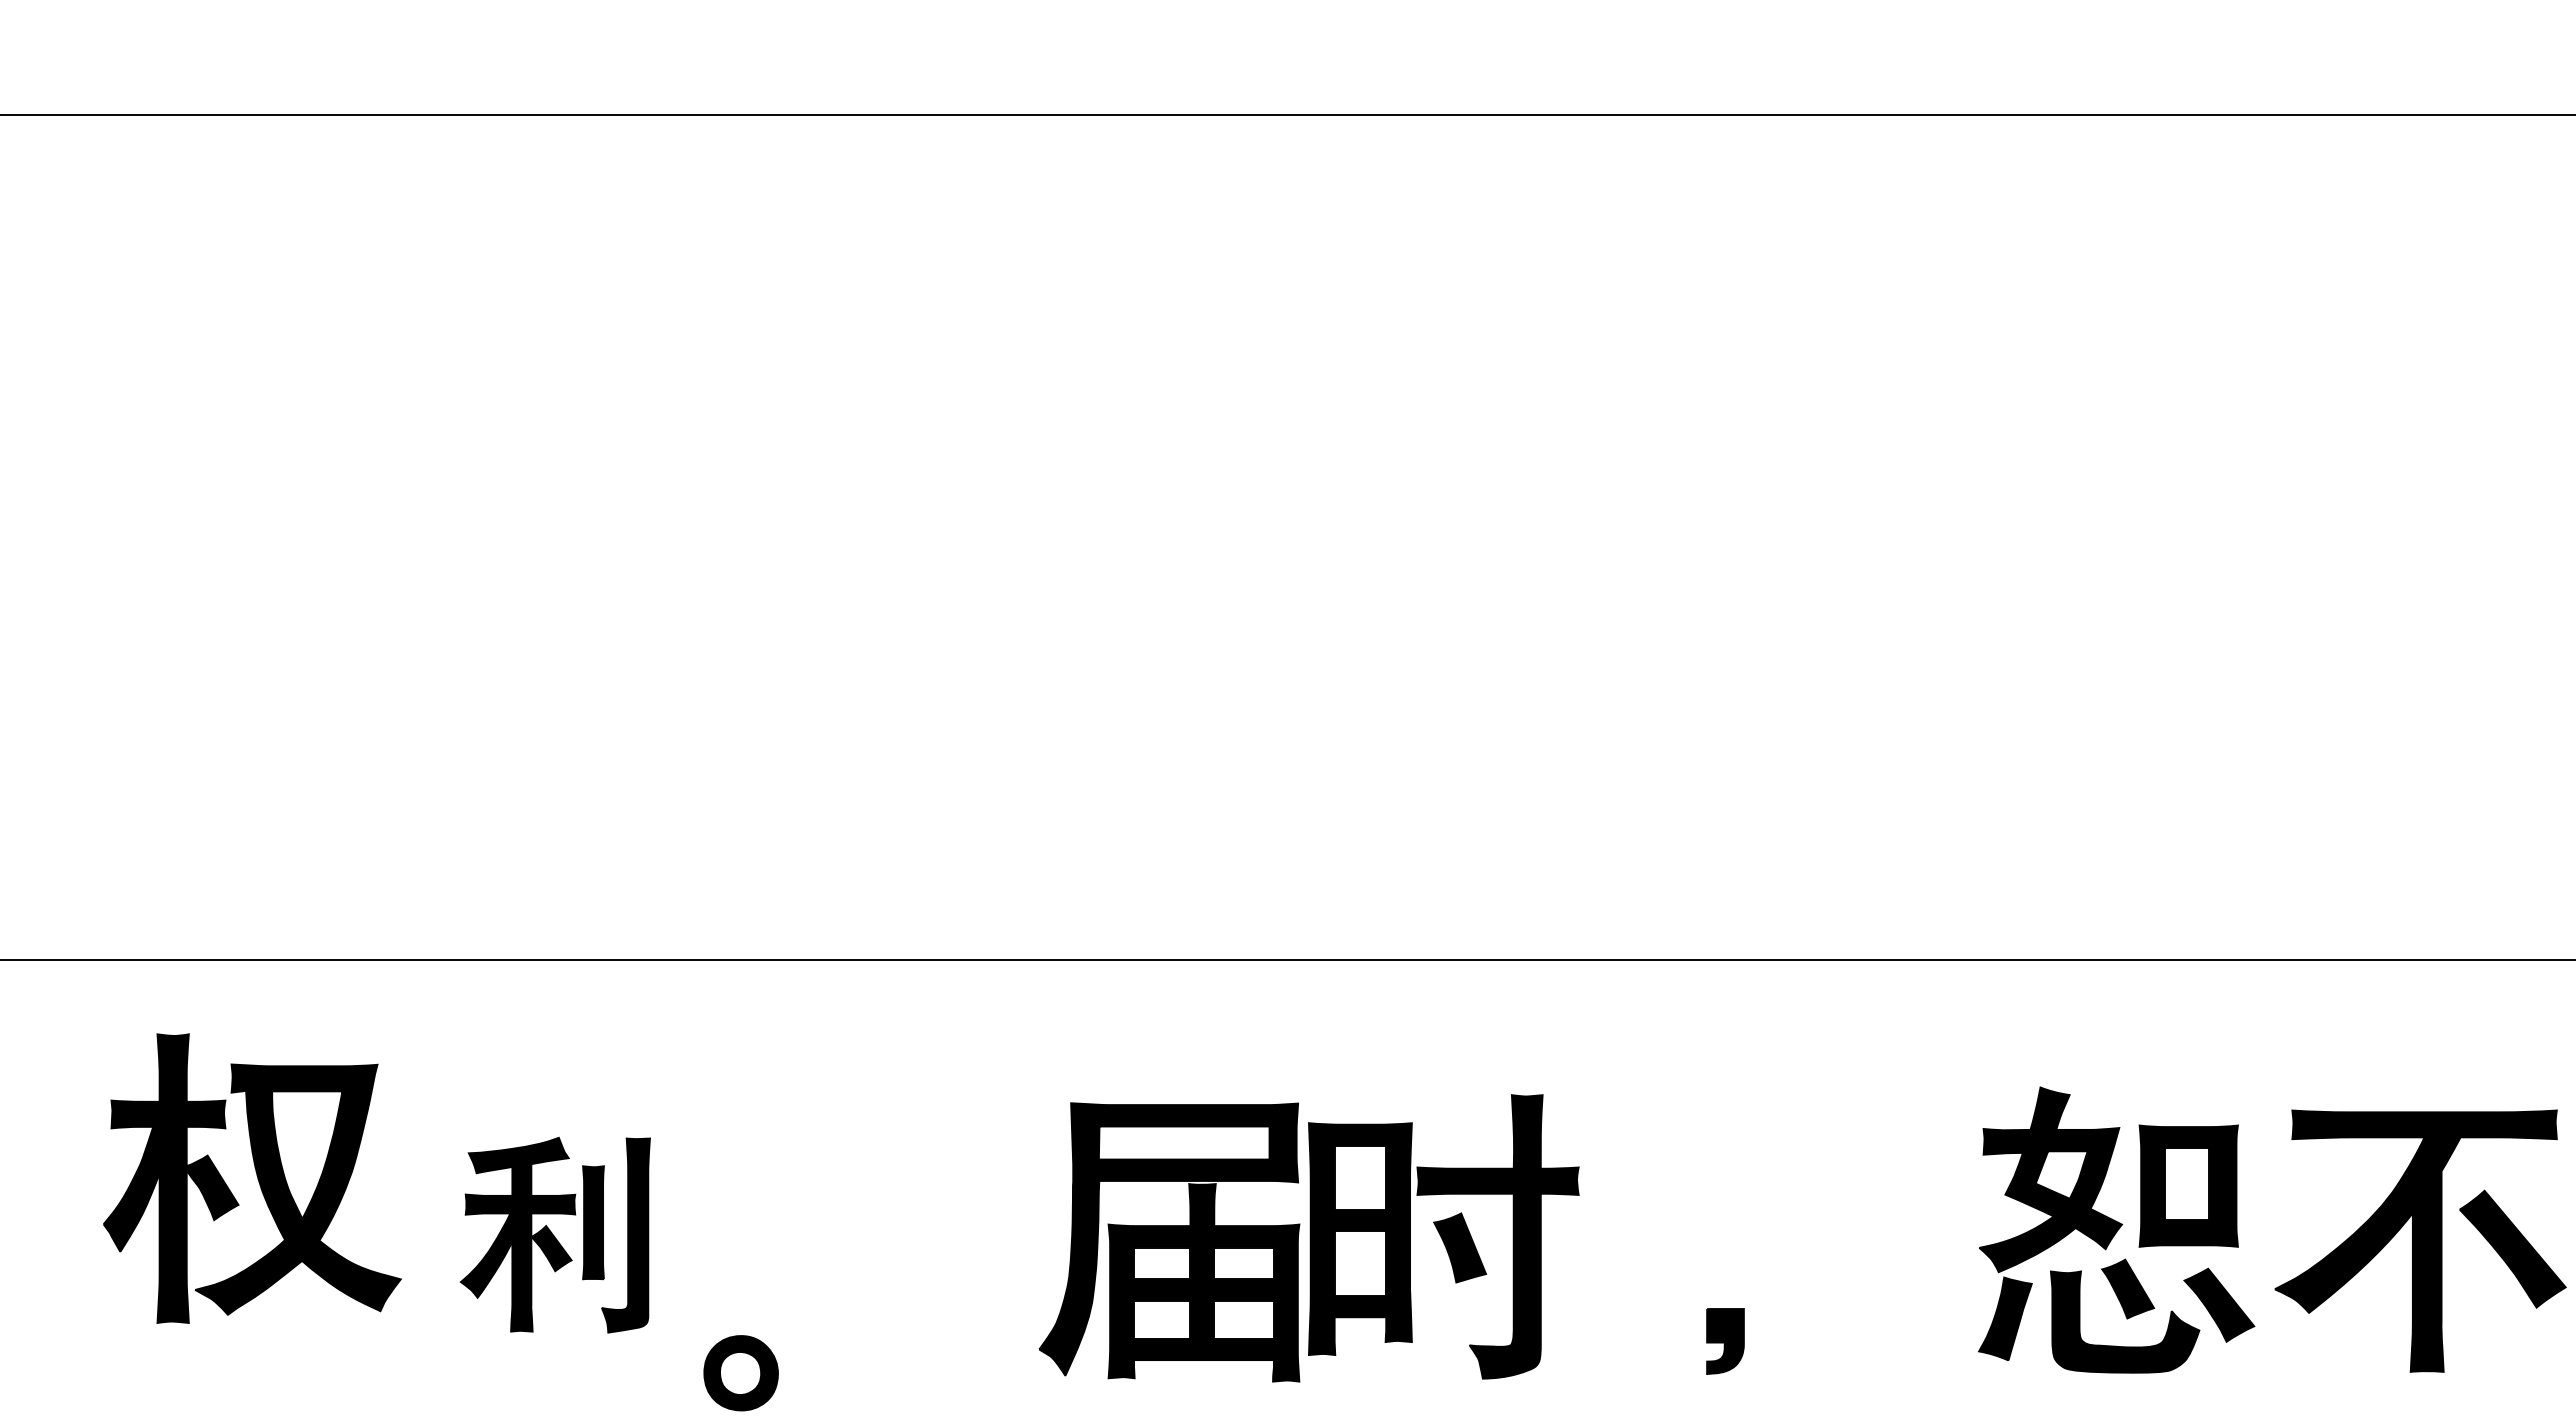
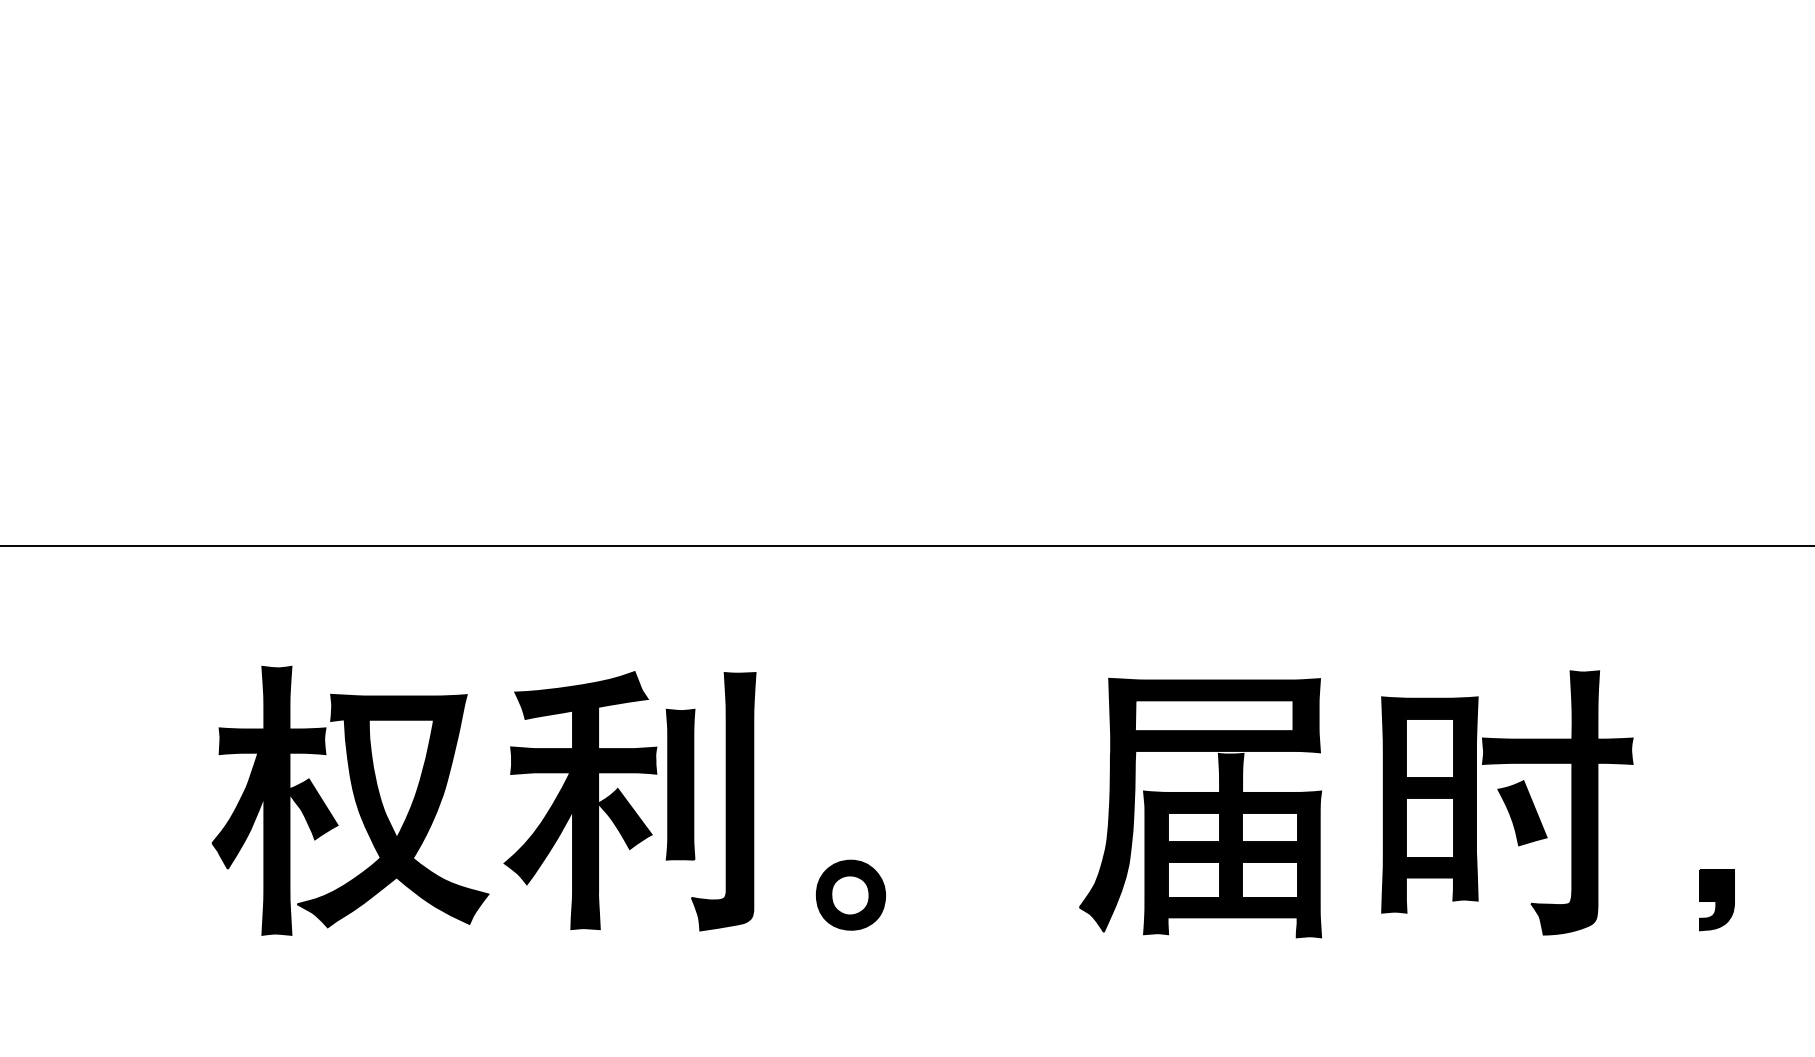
part: (252, 1178) -> (350, 800), moved
part: (555, 1235) -> (630, 801), size x1.43
part: (1443, 1236) -> (1507, 802), moved
part: (740, 1373) -> (850, 895), moved

